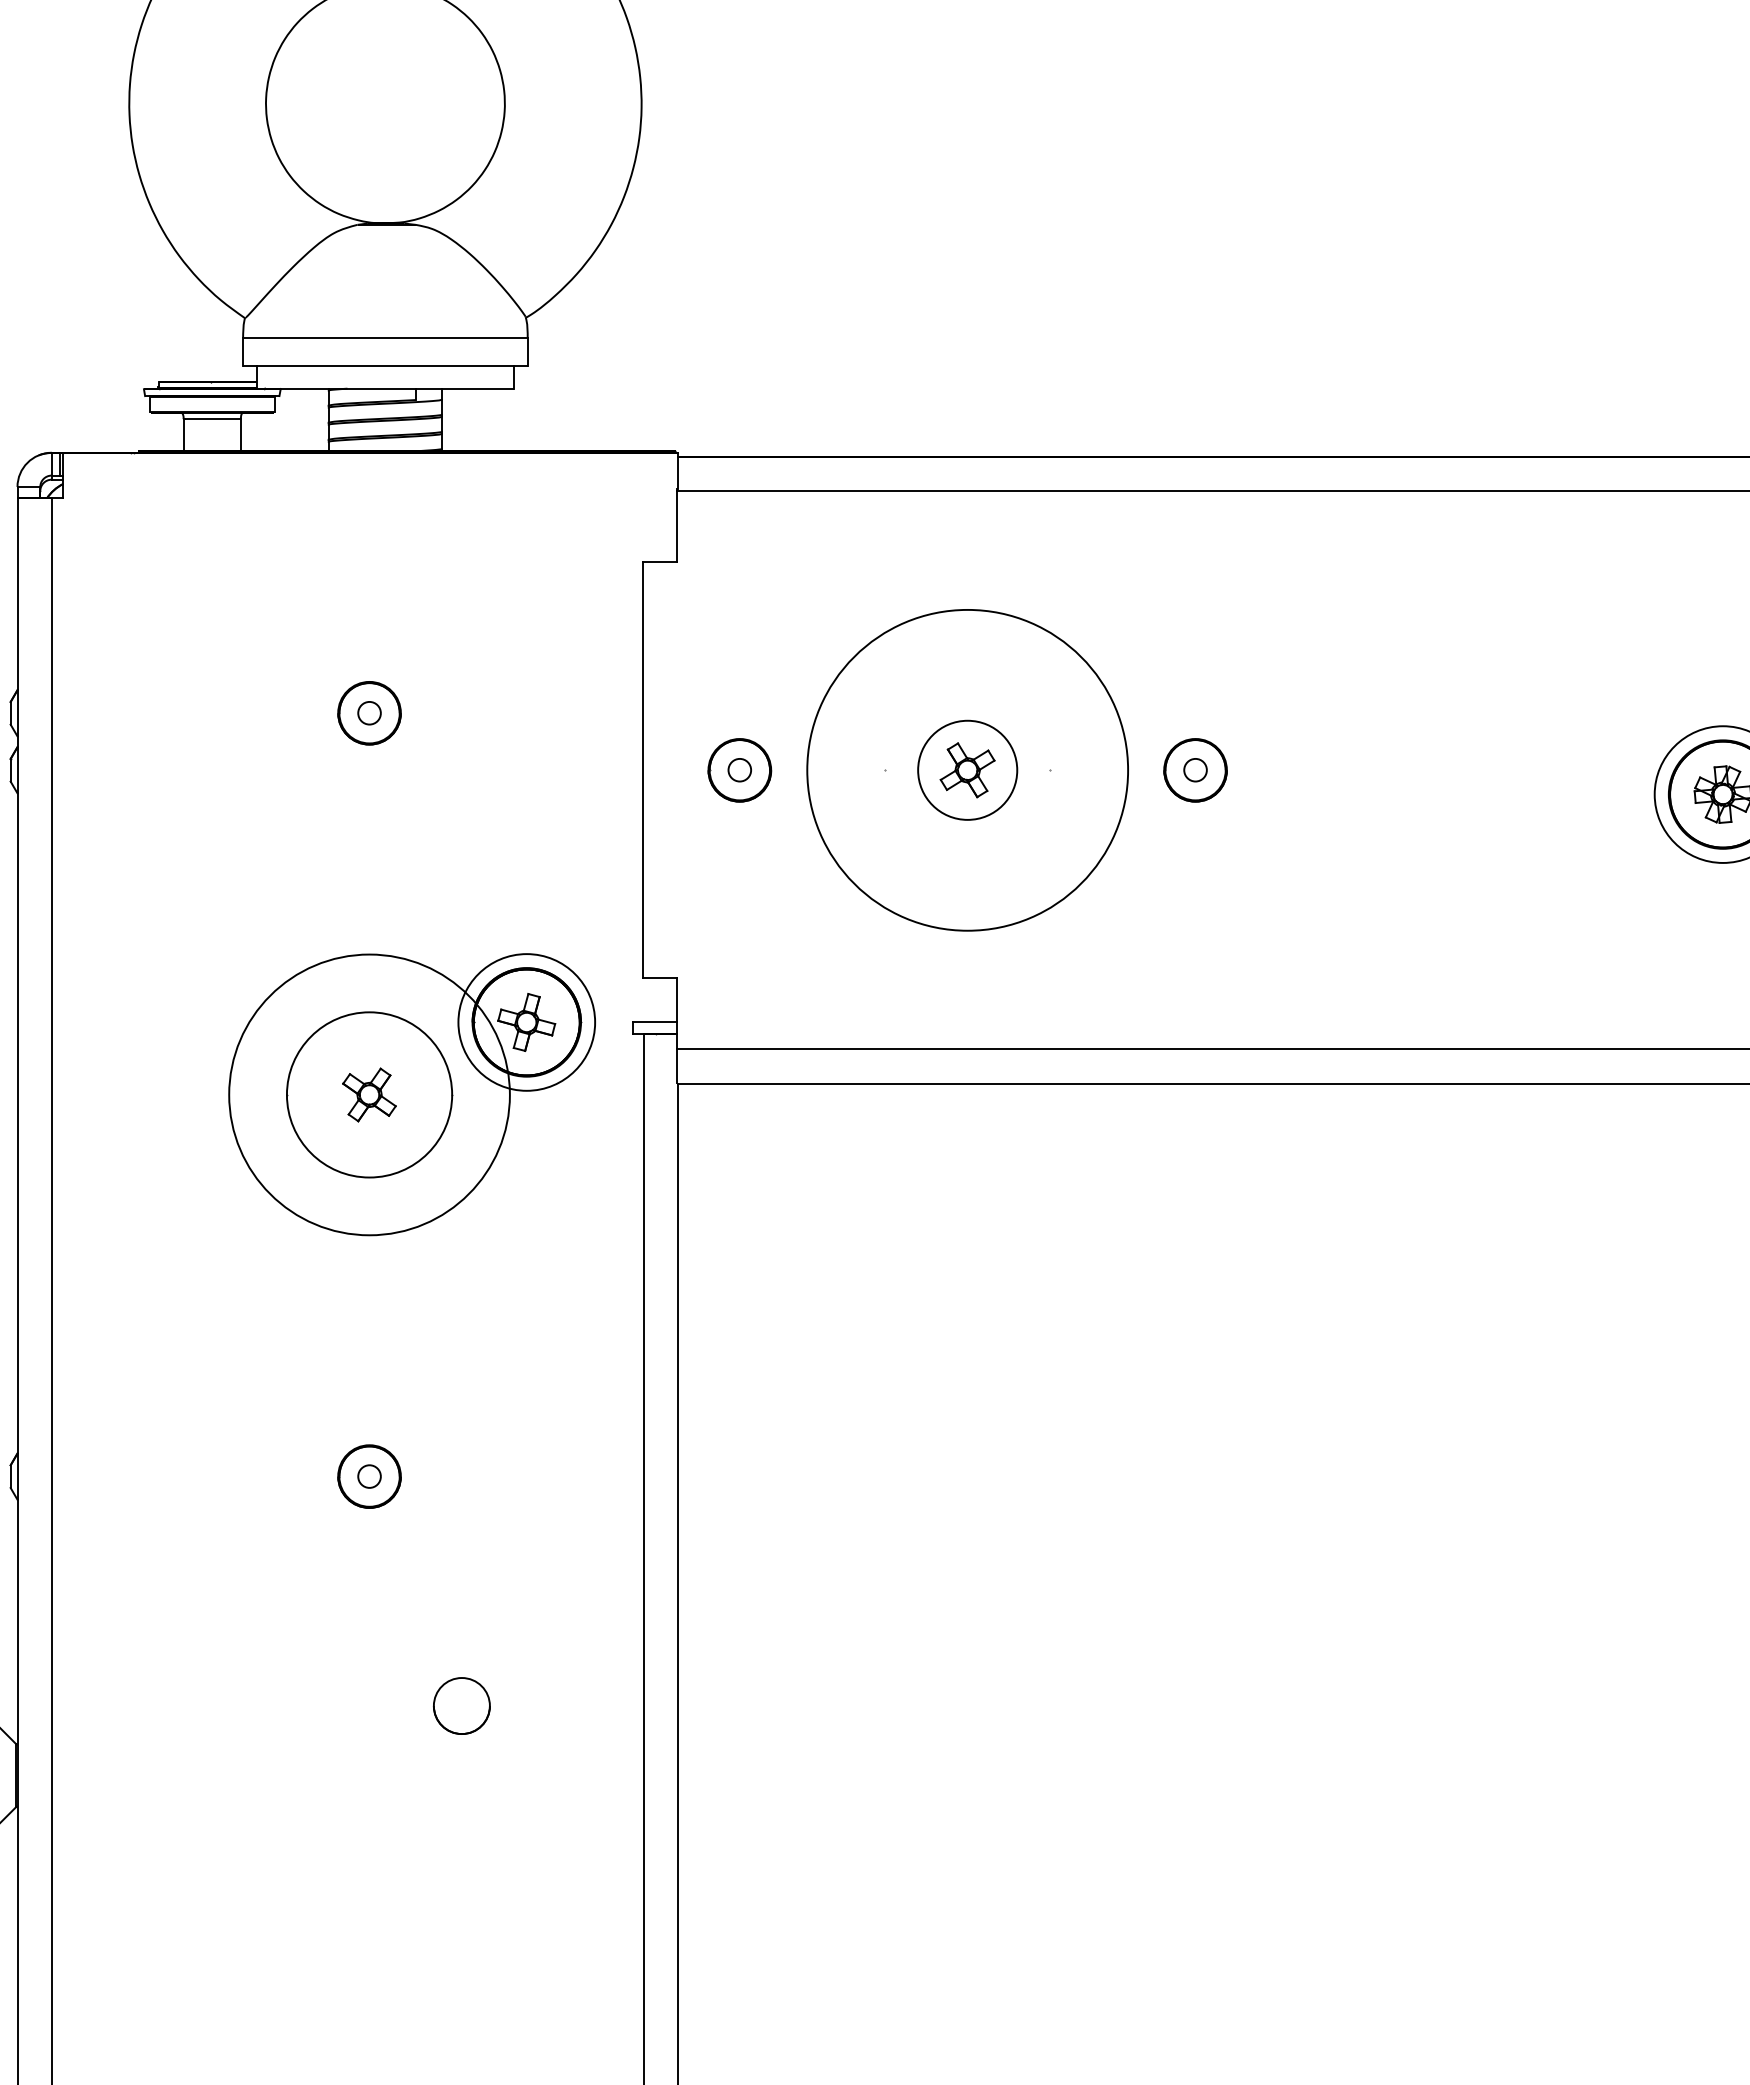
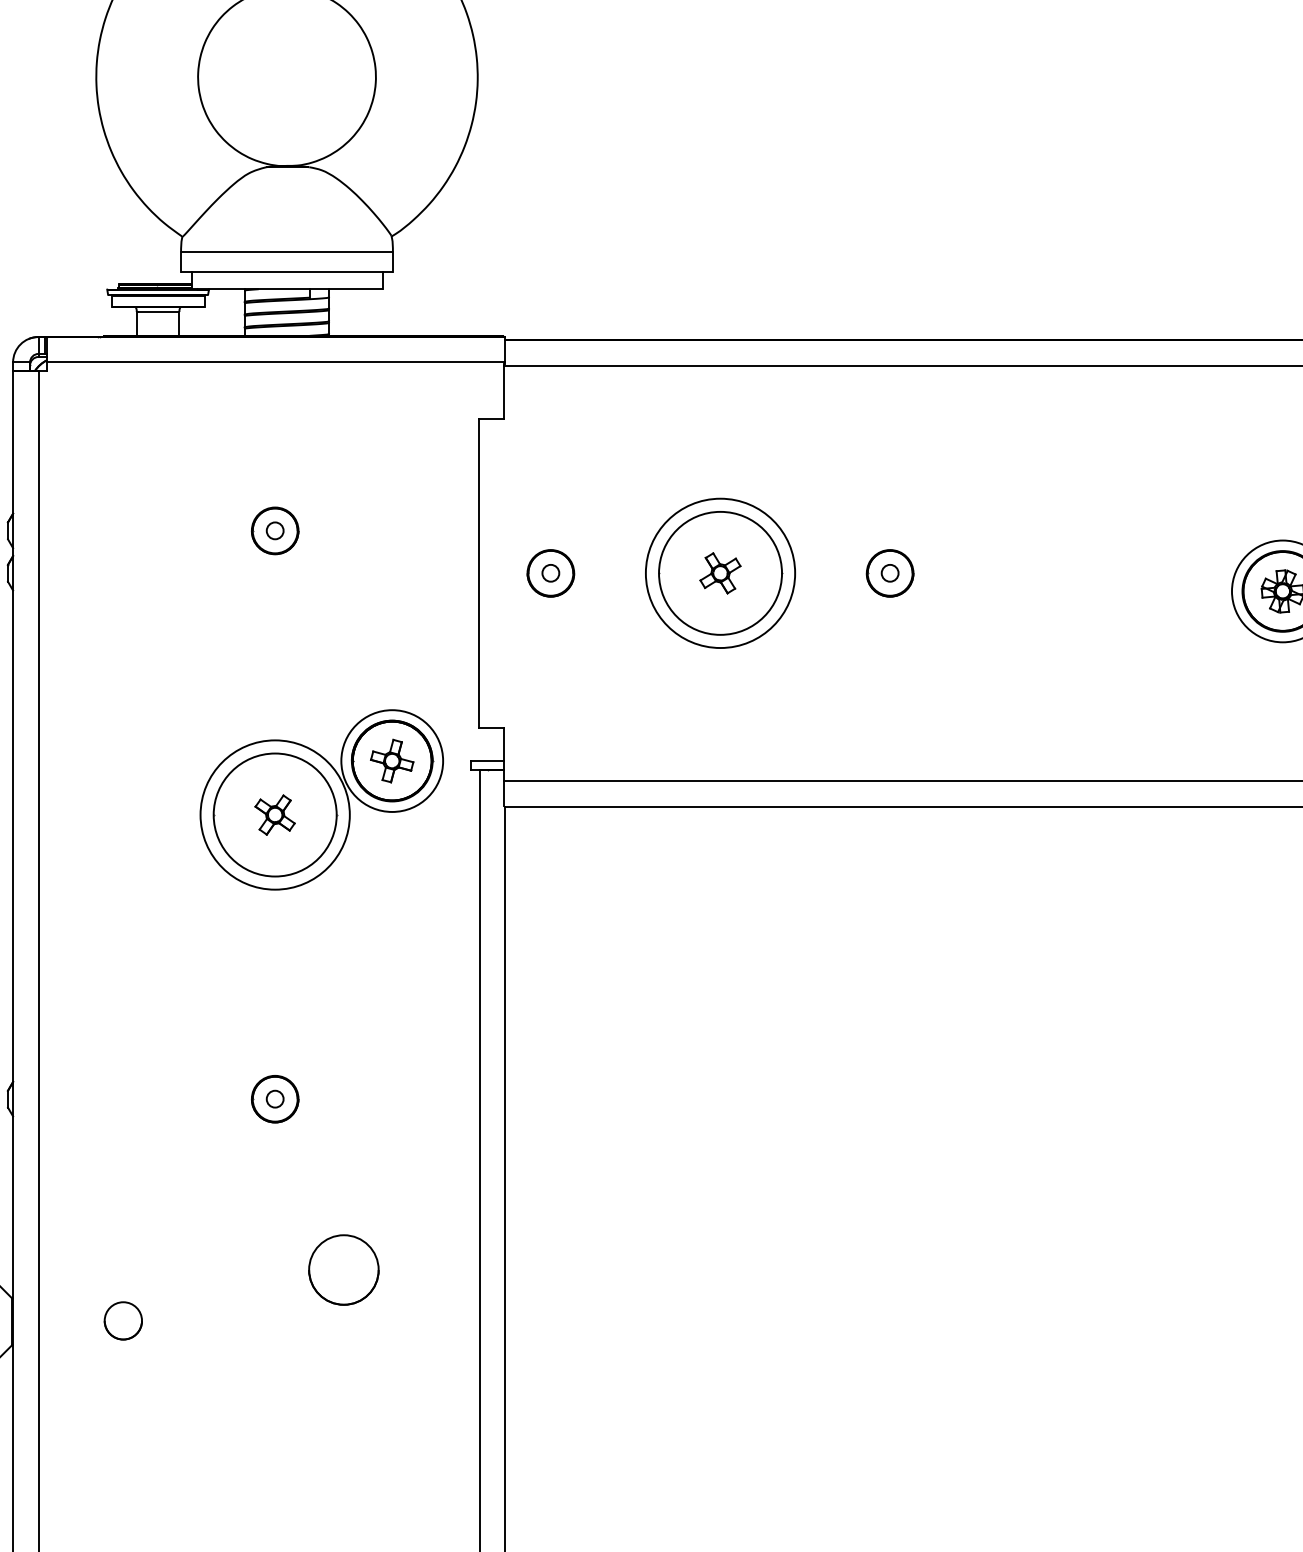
line: (370, 486) -> (275, 362), added
circle: (967, 769) -> (720, 572), size x1.67
circle: (967, 770) -> (720, 573), size x0.62
circle: (369, 1094) -> (275, 814), size x0.71
circle: (461, 1705) -> (343, 1269), size x1.67
circle: (165, 1774) -> (123, 1320), added

